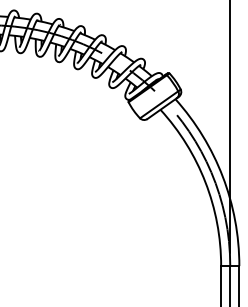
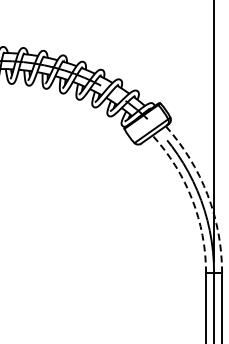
arc: (222, 176) -> (207, 194), solid -> dashed
arc: (205, 182) -> (192, 199), solid -> dashed

